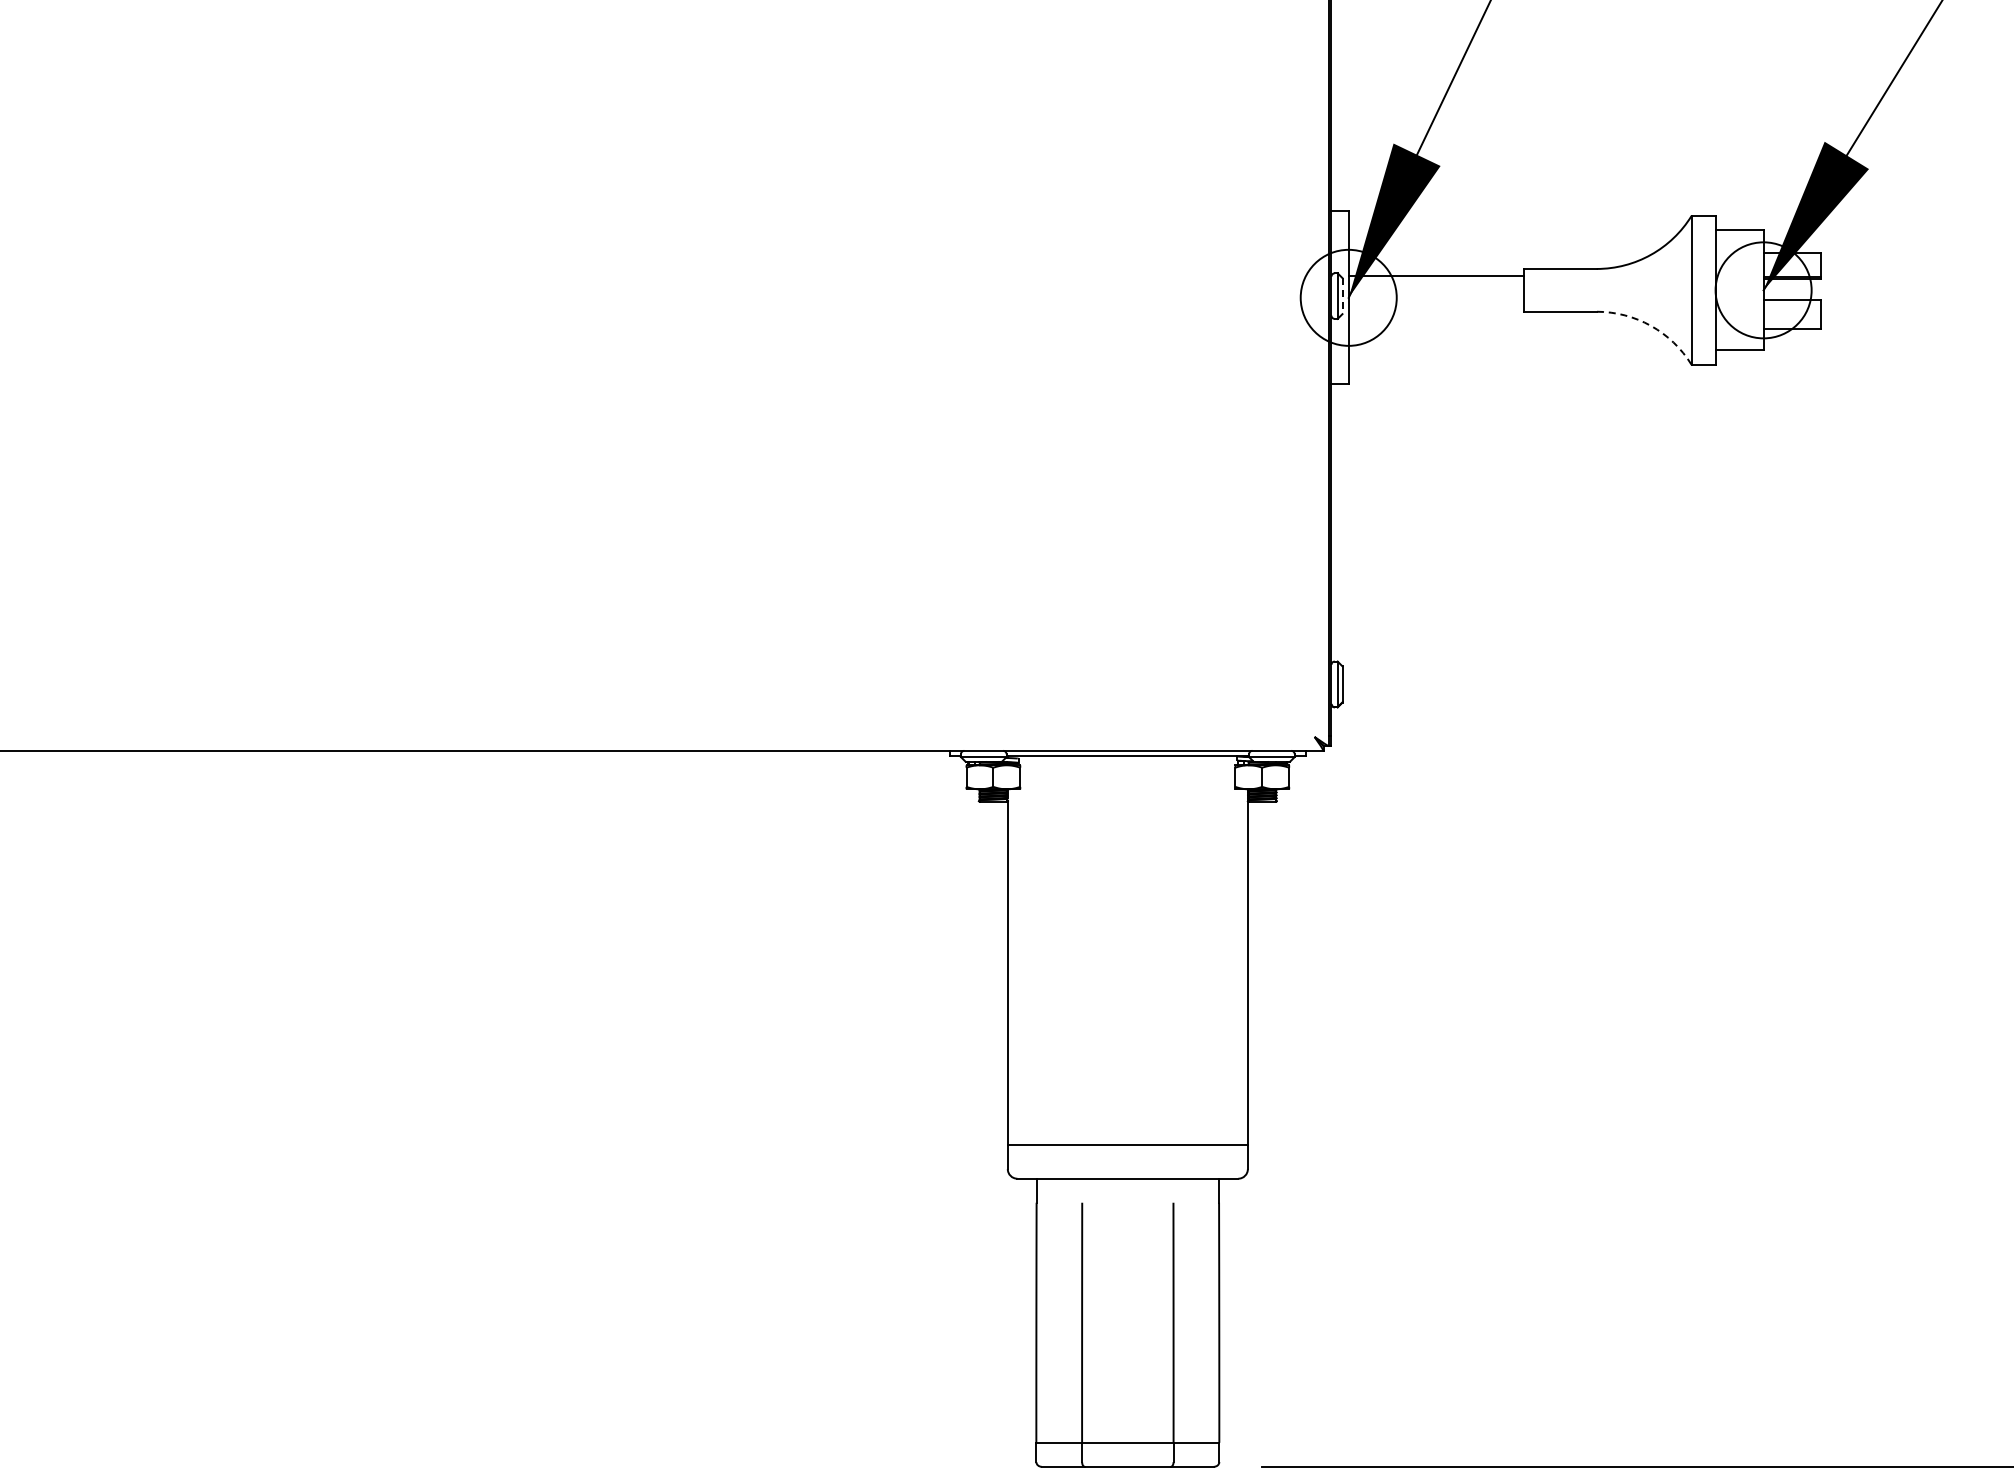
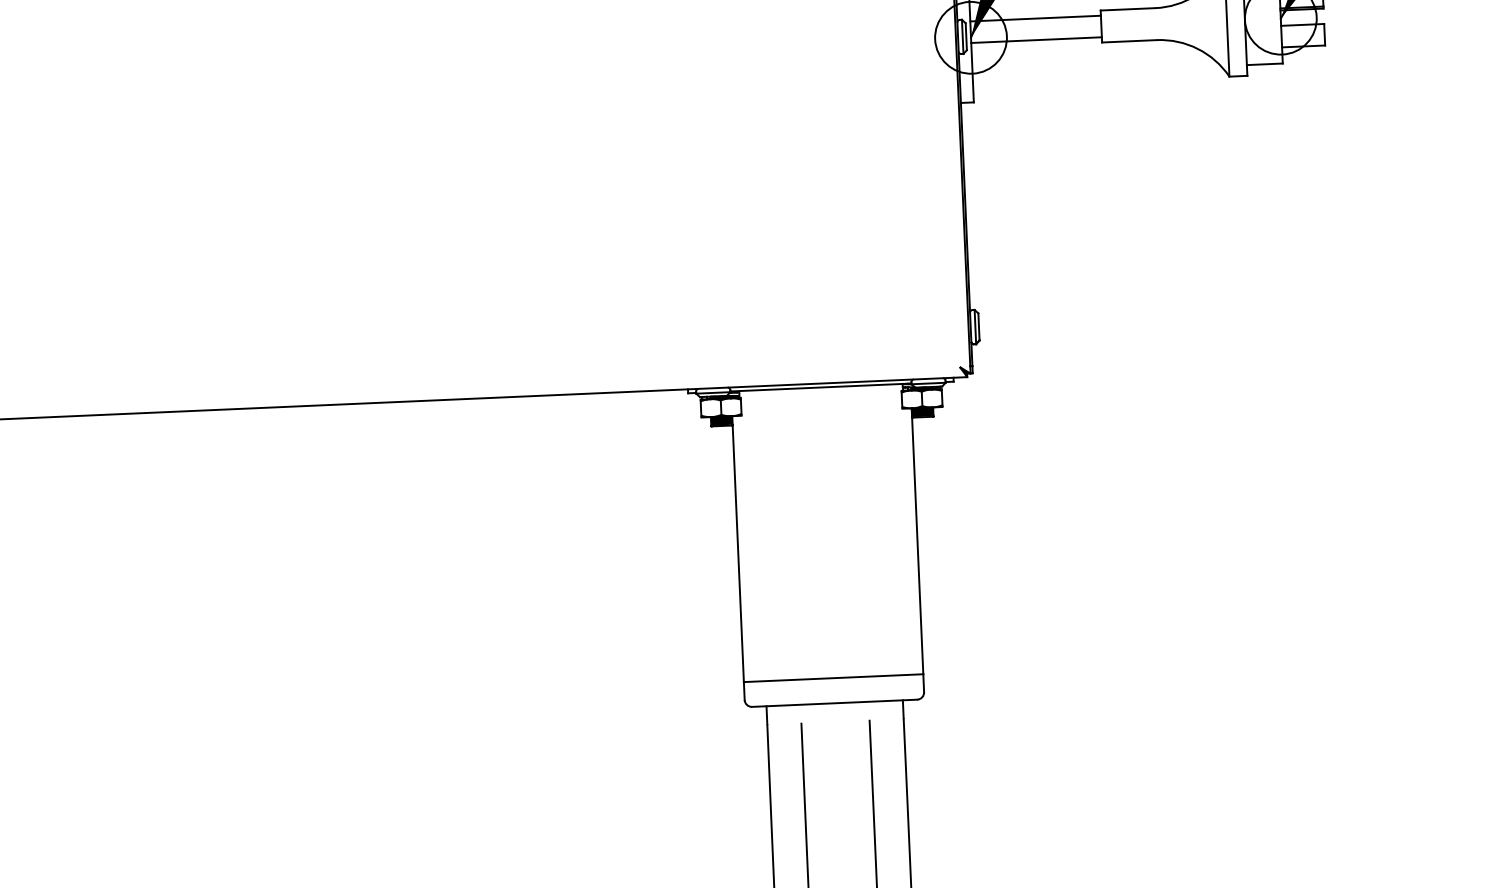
line: (1342, 296) -> (966, 37), dashed -> solid
line: (1435, 304) -> (1036, 39), added
arc: (1651, 325) -> (1198, 48), dashed -> solid

